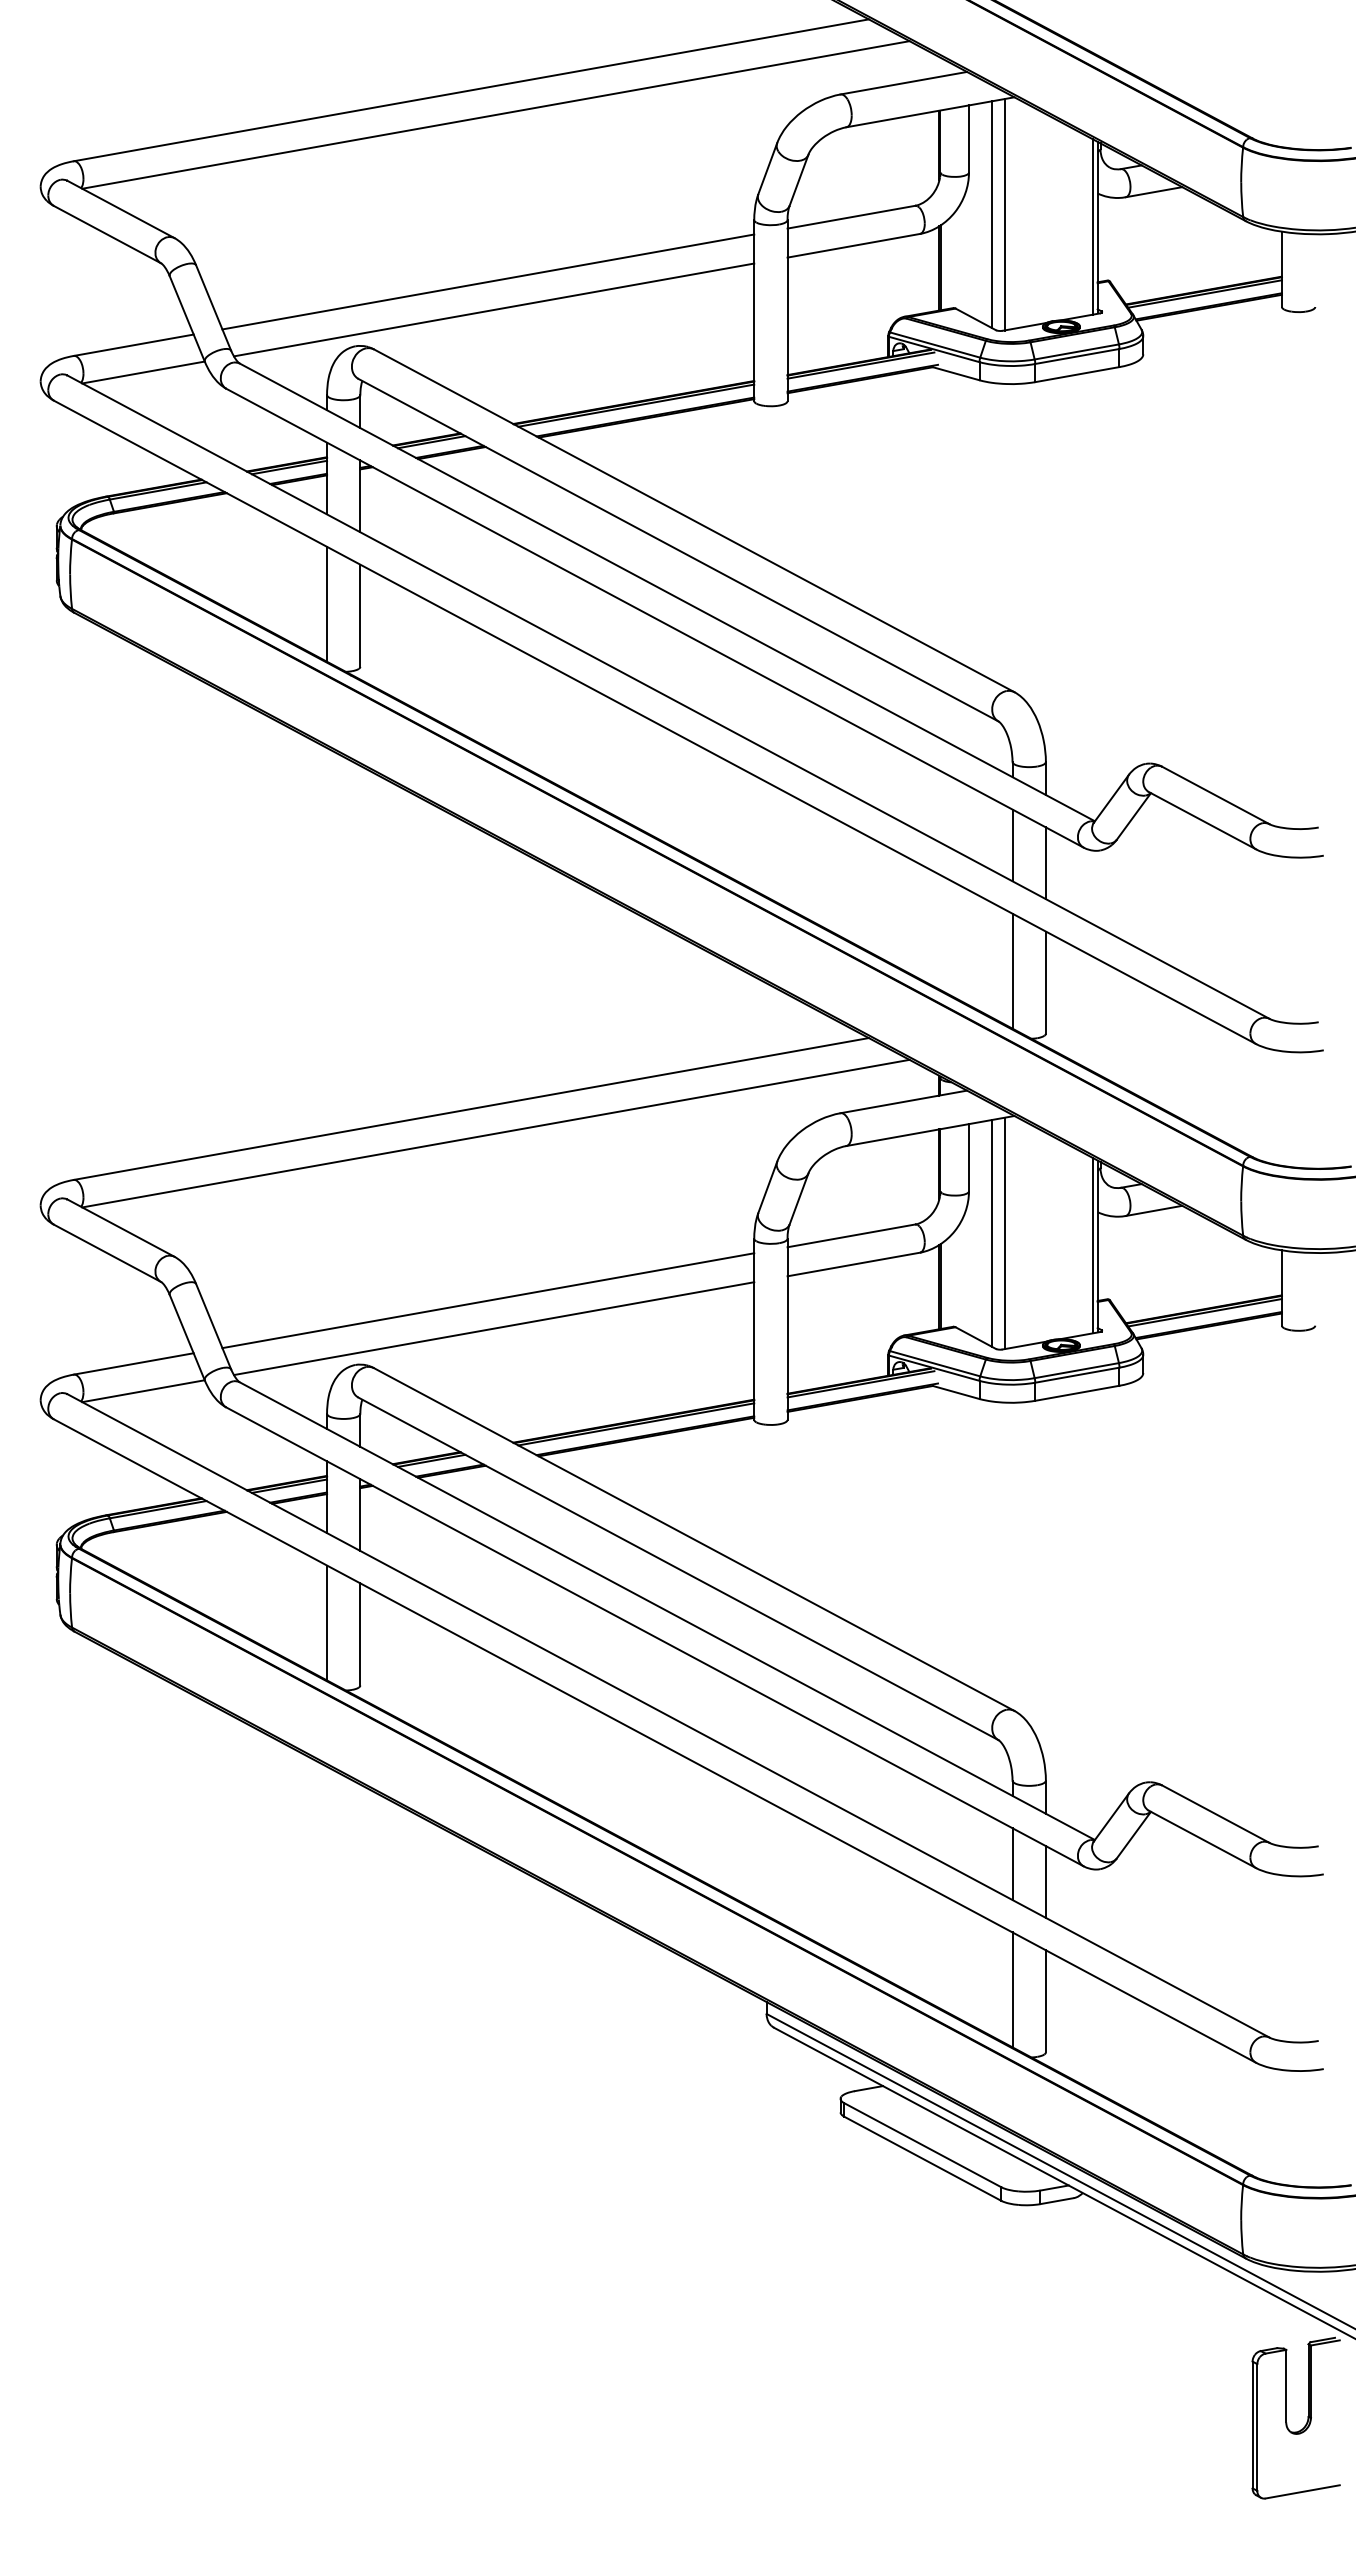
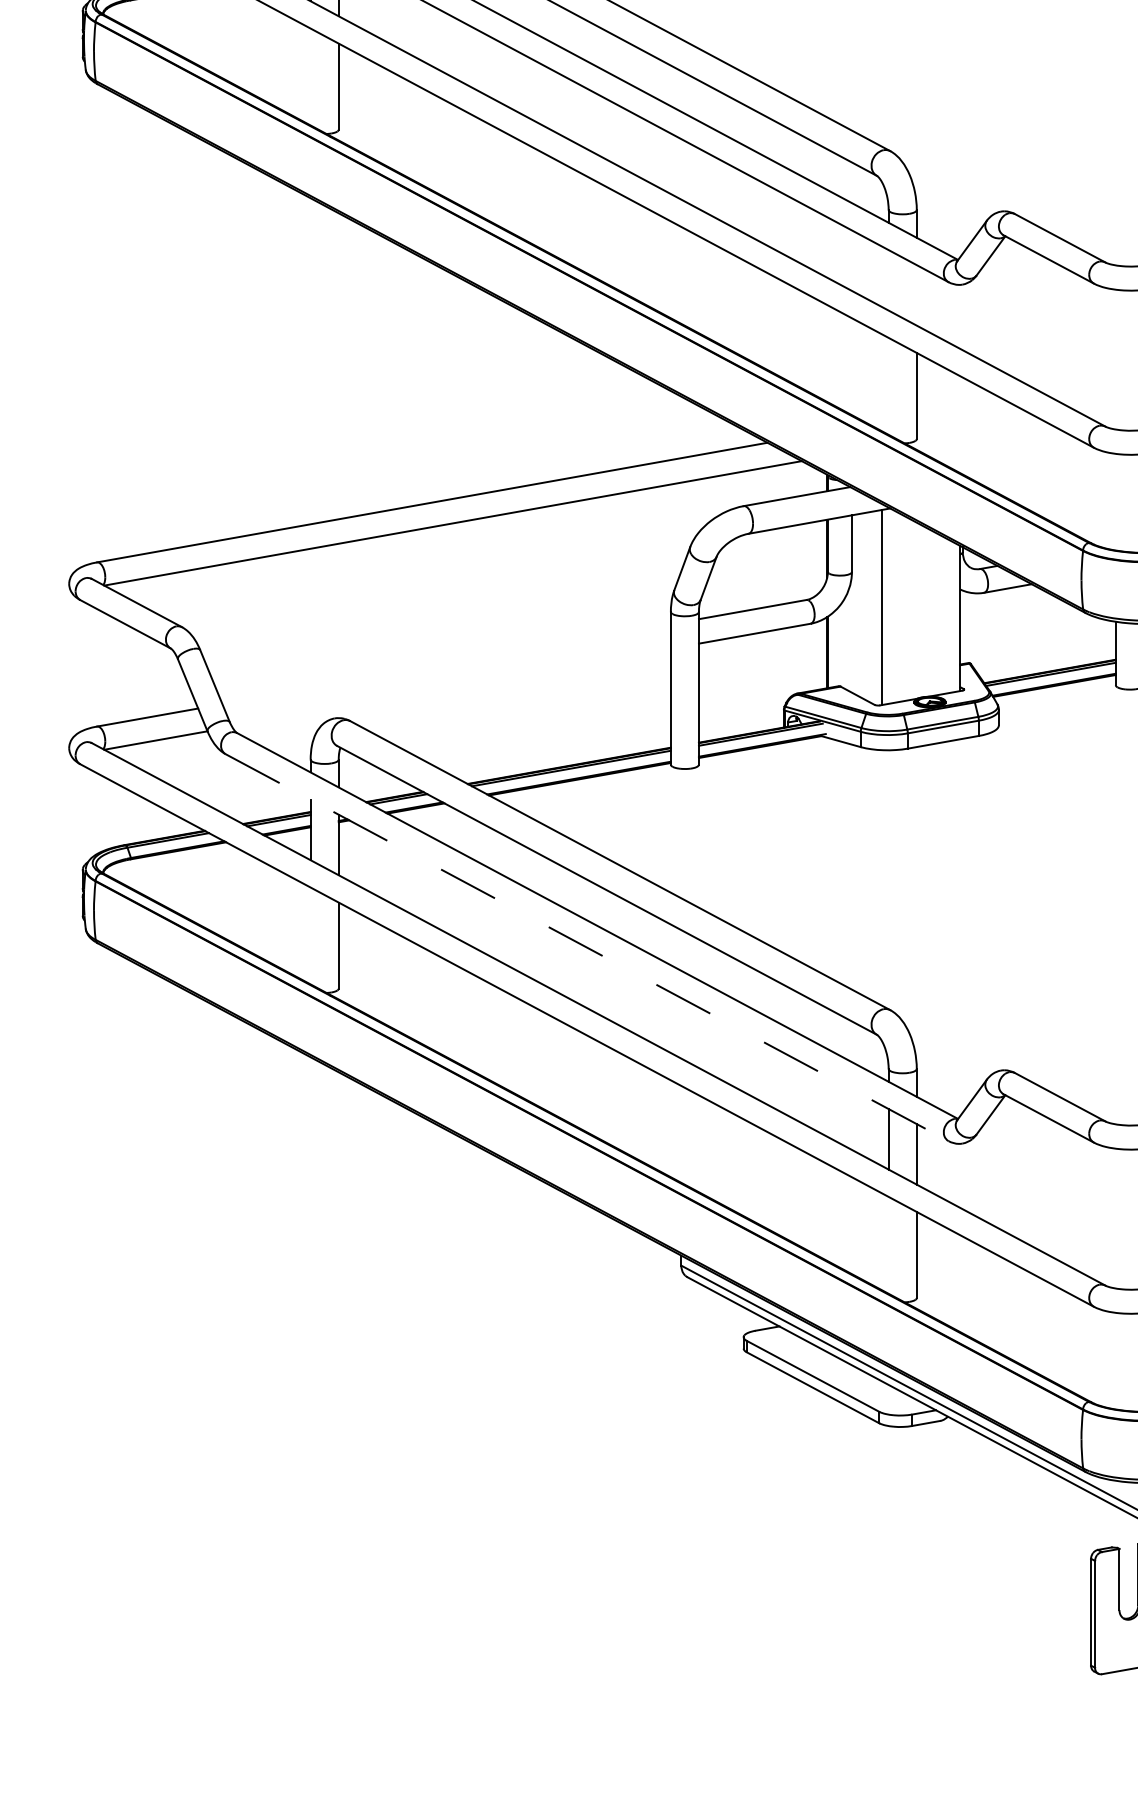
line: (327, 603) -> (311, 76), removed
line: (1012, 845) -> (888, 280), removed
line: (1045, 863) -> (916, 295), removed
line: (1012, 970) -> (888, 385), removed
line: (991, 1233) -> (870, 607), removed
line: (1092, 1245) -> (956, 617), removed
line: (488, 1300) -> (446, 664), removed
line: (493, 1328) -> (451, 687), removed
line: (327, 1622) -> (311, 935), removed
line: (655, 1637) -> (587, 948), solid -> dashed
line: (1012, 1989) -> (888, 1245), removed

